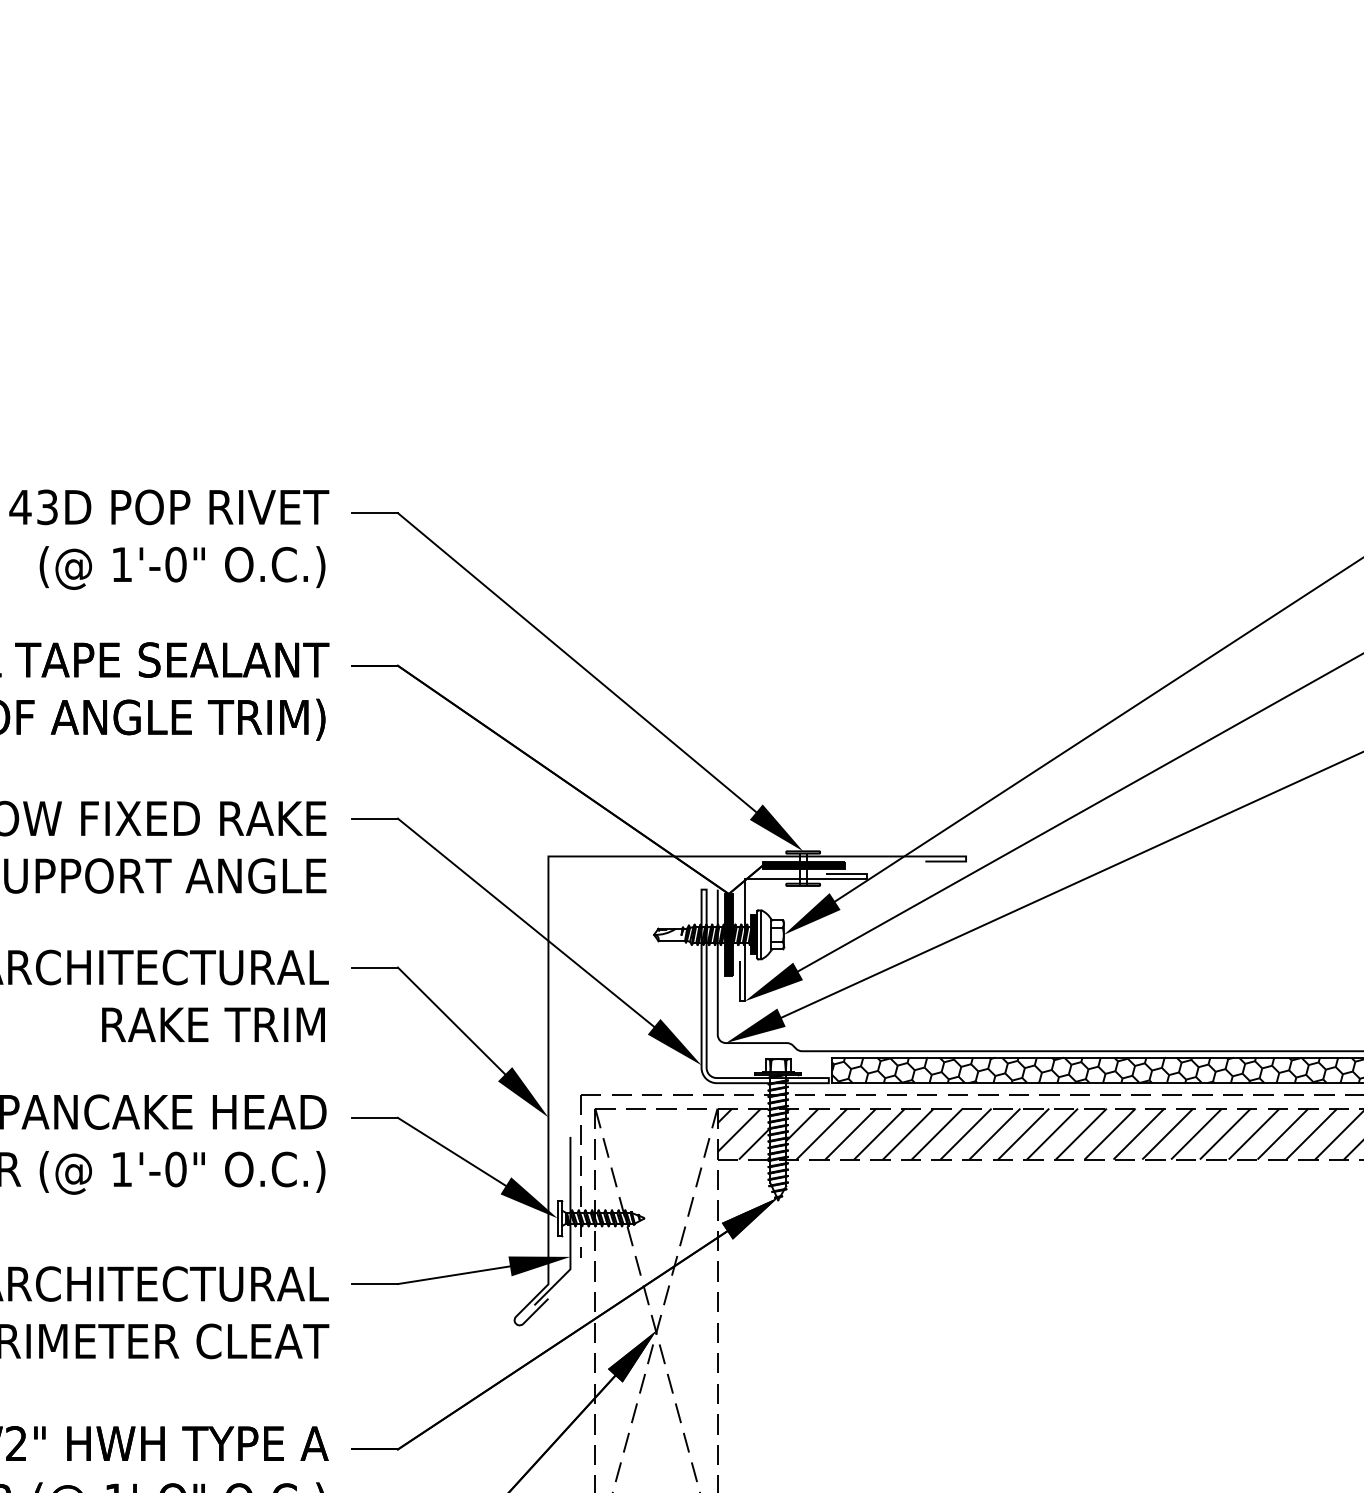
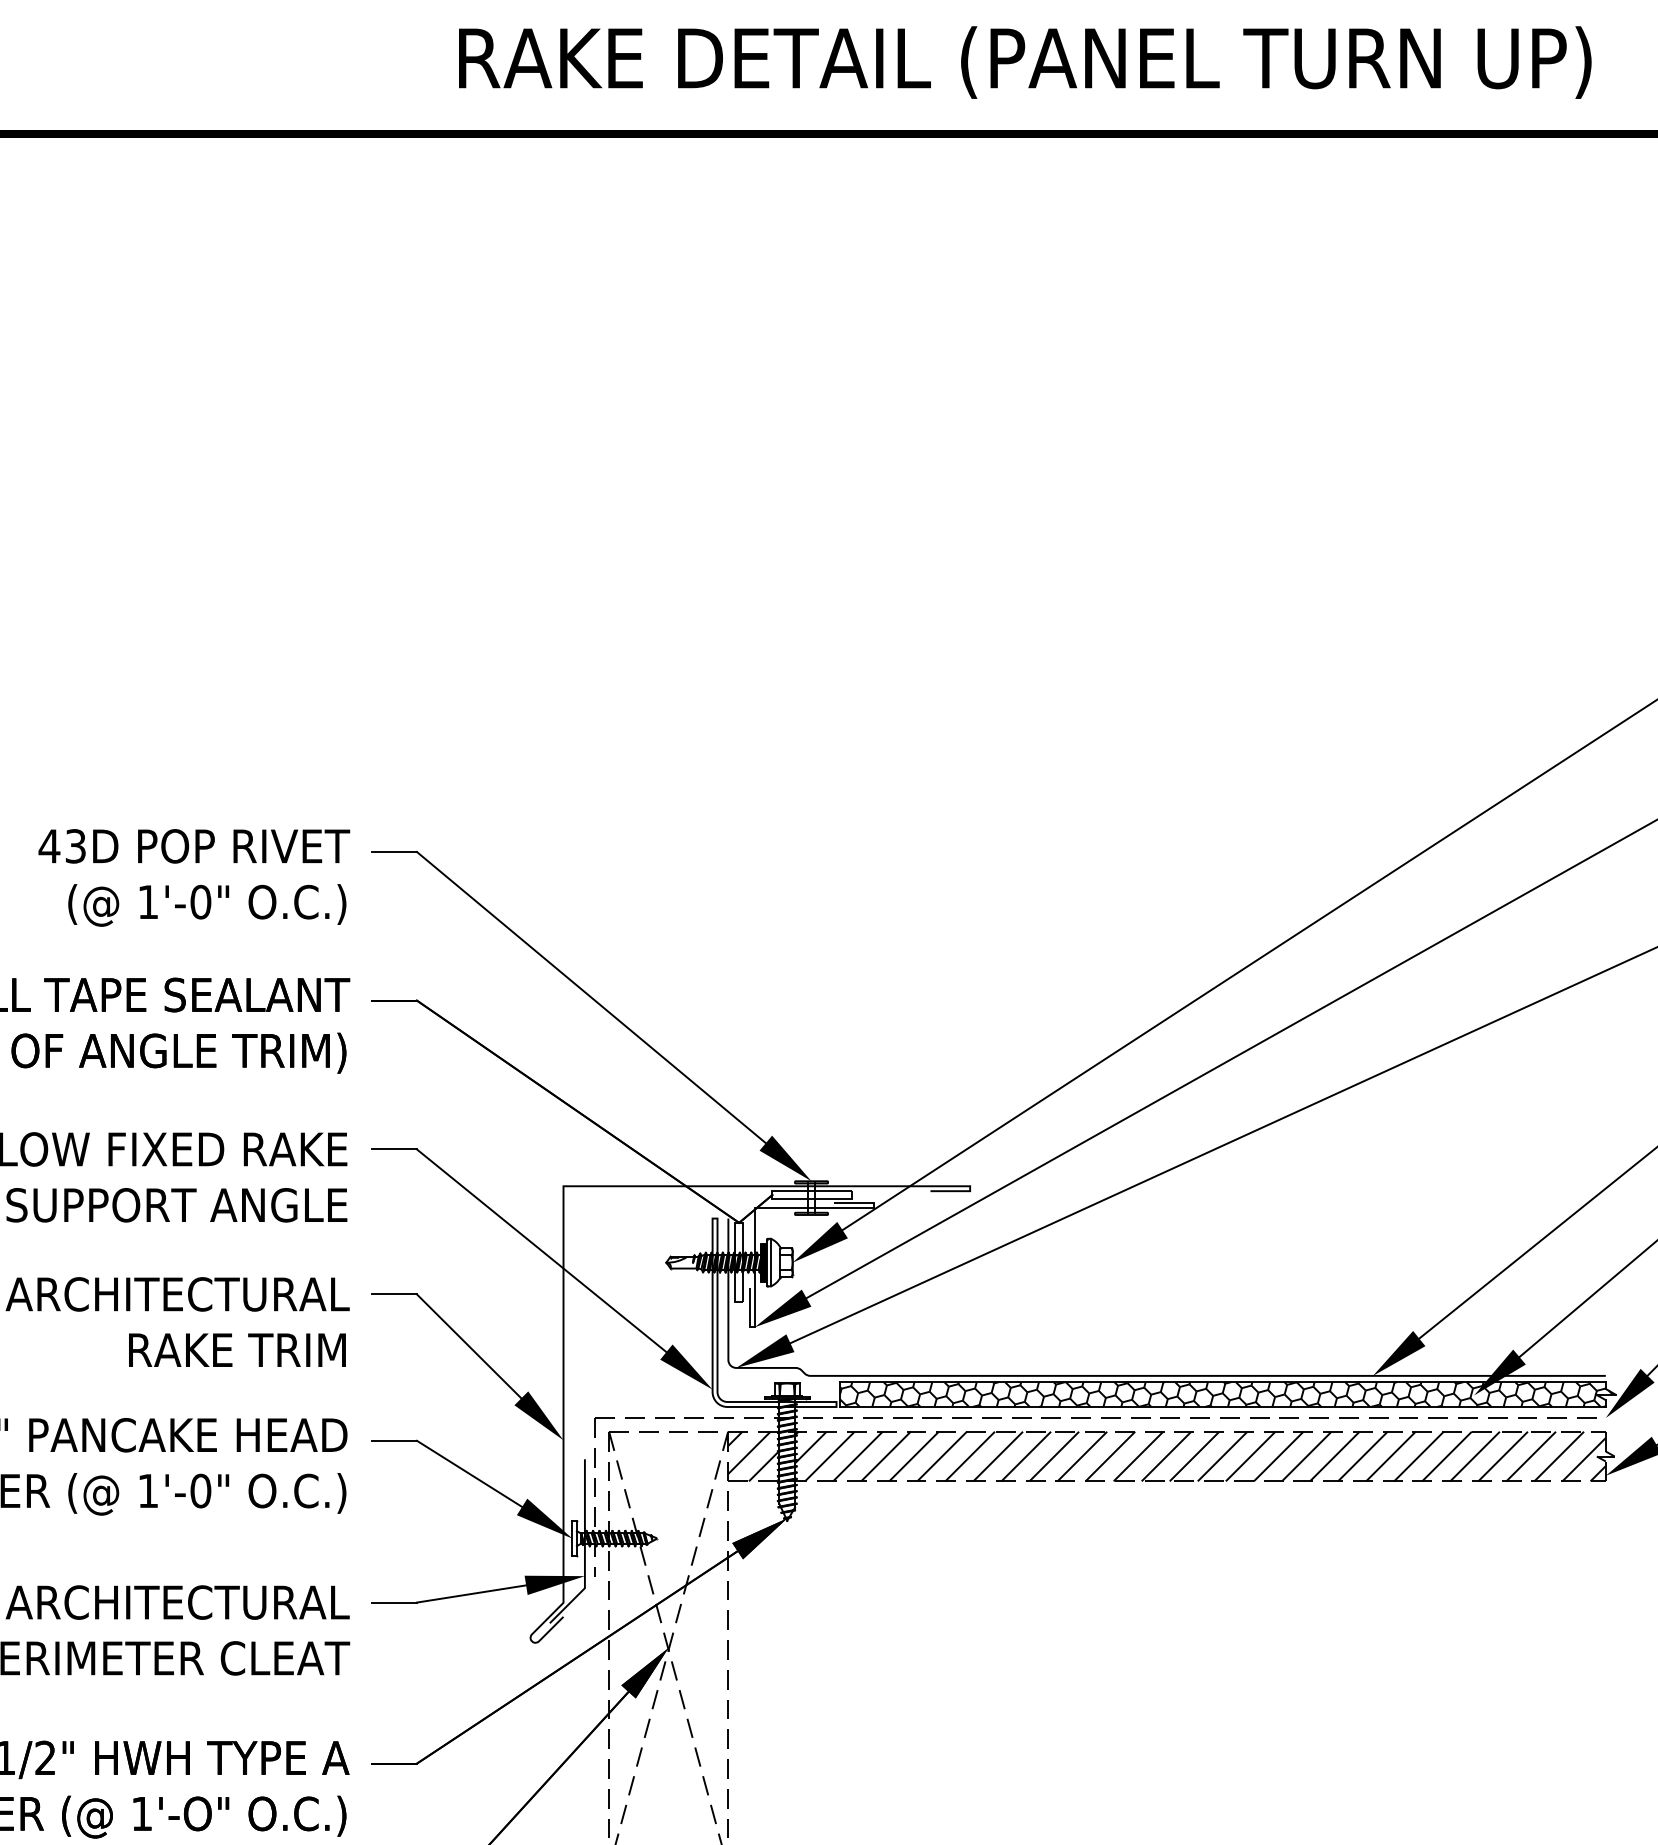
fill: (803, 864) -> (811, 1194), removed
fill: (728, 934) -> (738, 1262), removed

